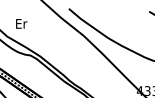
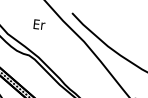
text: (21, 23) -> (39, 24), moved

